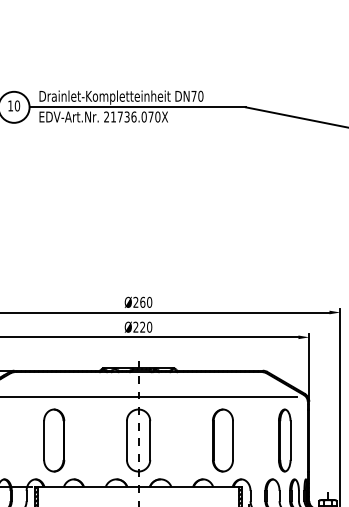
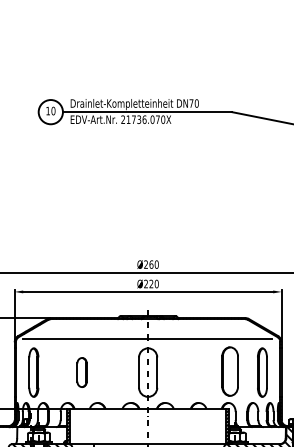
part: (53, 440) -> (81, 372), size x0.6
part: (222, 440) -> (229, 371), moved

